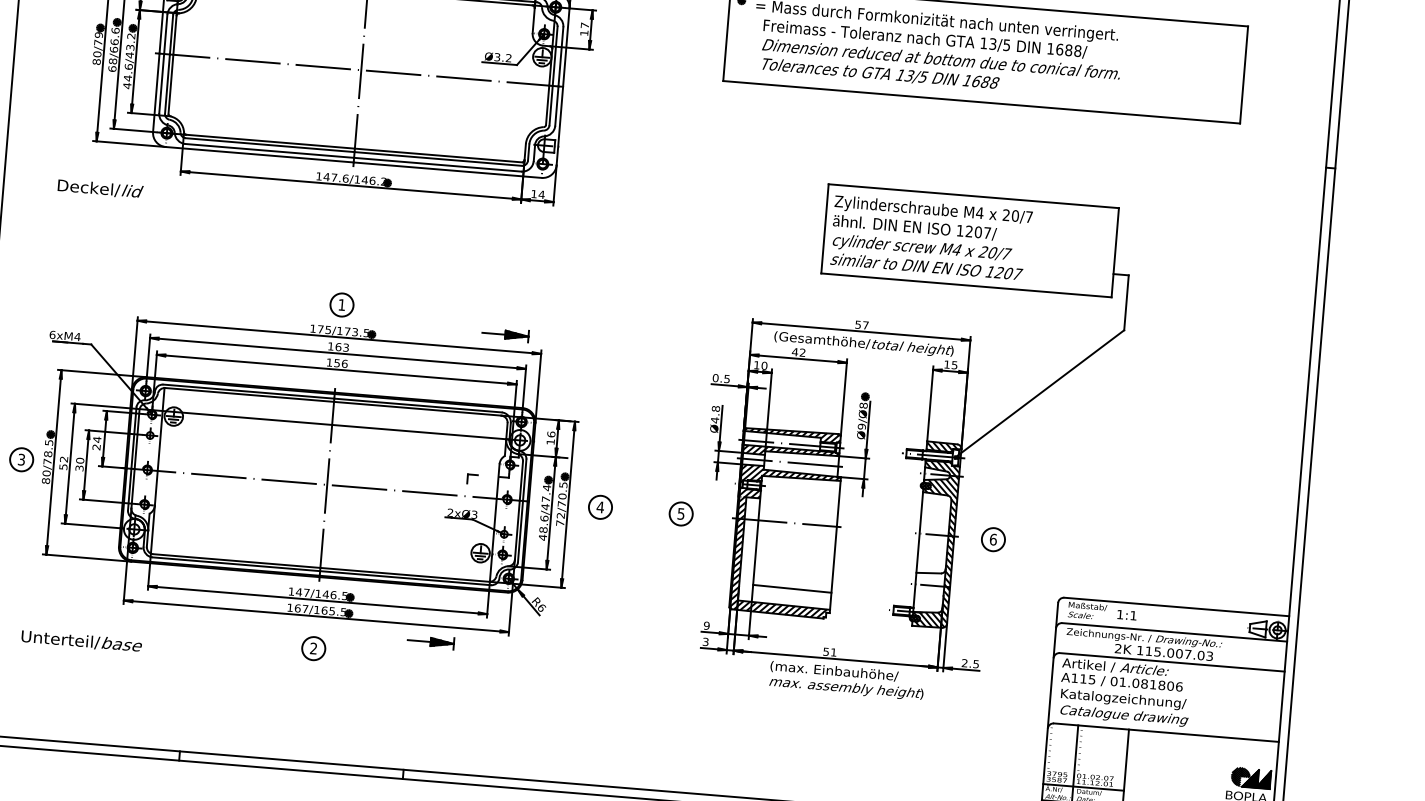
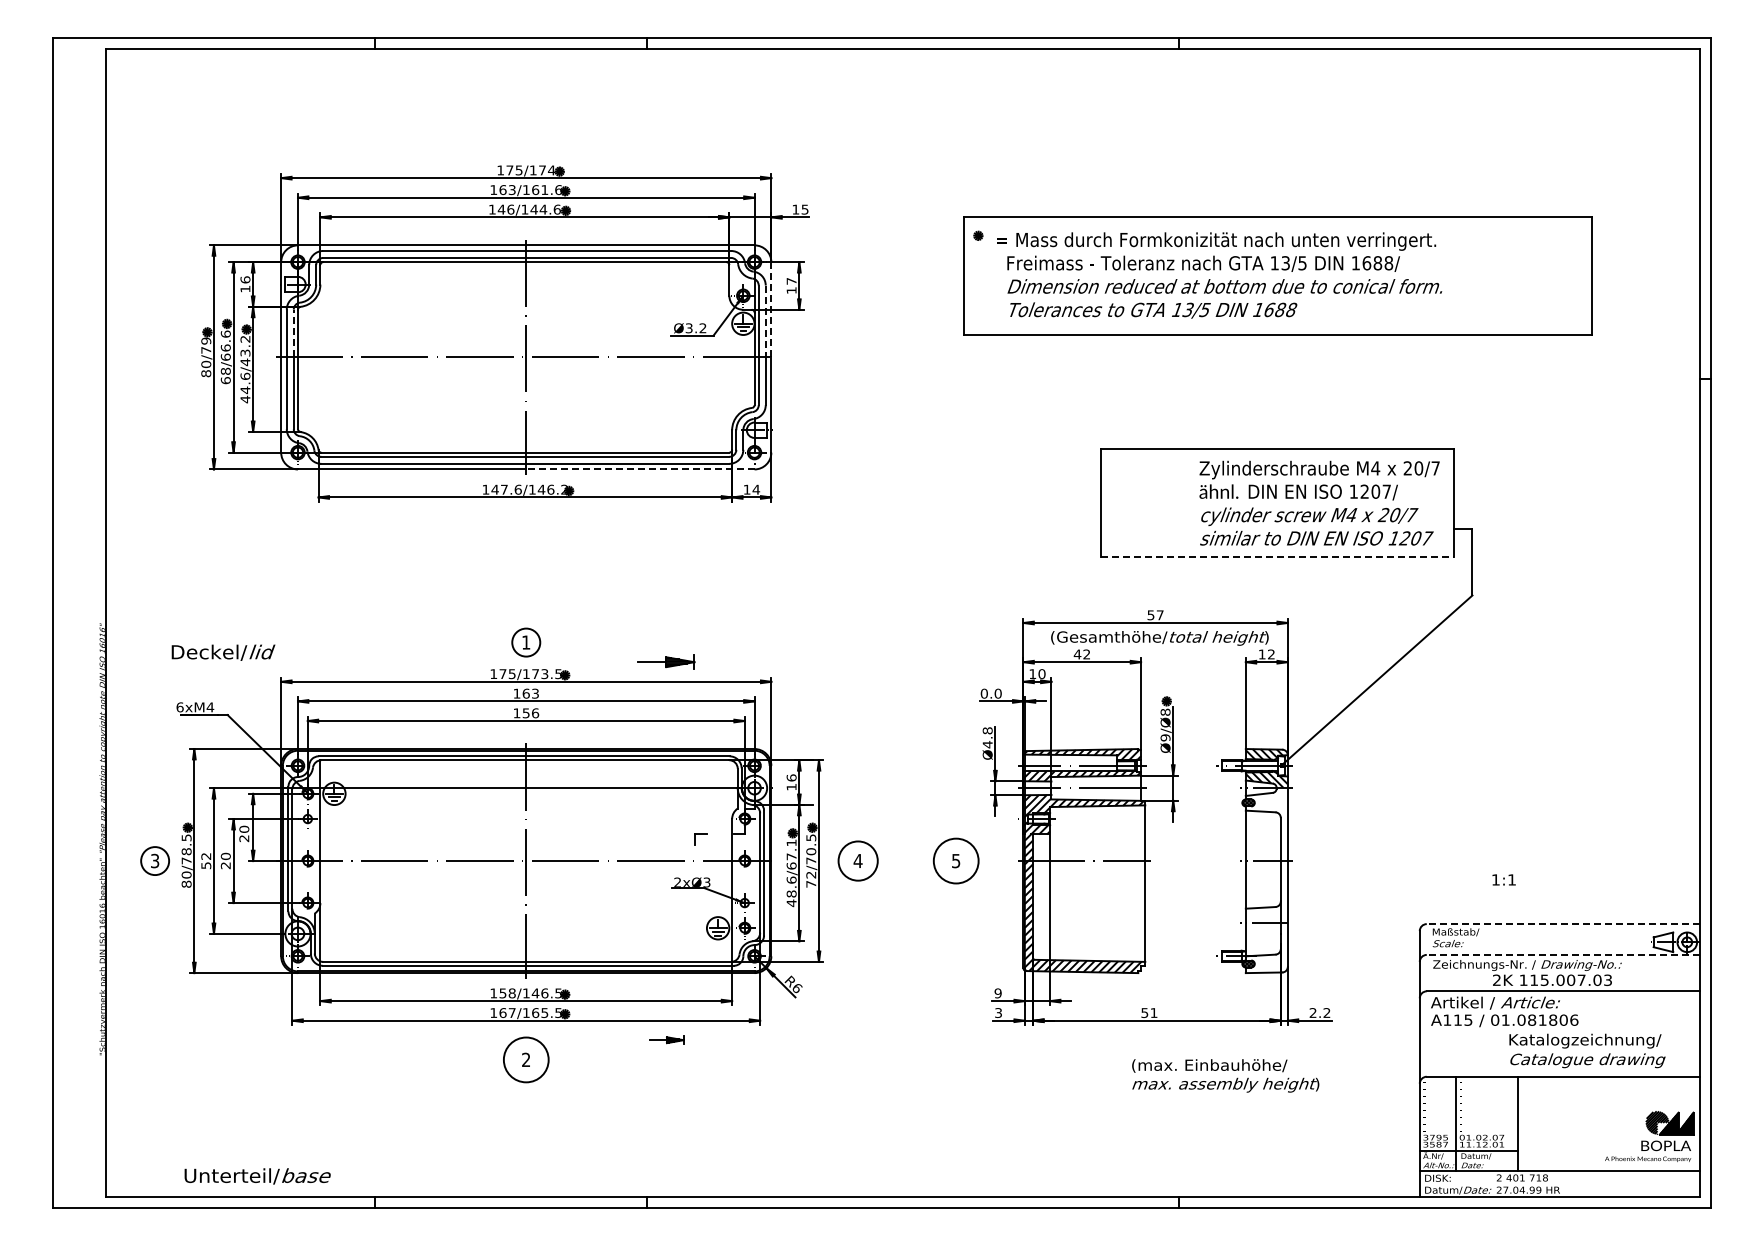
line: (171, 34) -> (293, 333), solid -> dashed
line: (566, 47) -> (771, 309), solid -> dashed
line: (560, 56) -> (765, 321), solid -> dashed
line: (446, 170) -> (639, 469), solid -> dashed
text: (100, 188) -> (223, 652), moved
text: (931, 237) -> (1319, 502), moved
line: (967, 285) -> (1278, 556), solid -> dashed
part: (505, 334) -> (666, 661), moved
text: (954, 365) -> (1271, 654), 15 -> 12
text: (726, 378) -> (997, 693), 0.5 -> 0.0
text: (97, 439) -> (244, 829), 24 -> 20
text: (79, 468) -> (225, 865), 30 -> 20
text: (546, 497) -> (791, 854), 48.6/47.4 -> 48.6/67.1
circle: (600, 507) -> (858, 861), size x1.4
circle: (681, 514) -> (956, 861), size x1.6
part: (993, 539) -> (1335, 860), removed
hatch: (935, 551) -> (1266, 880), removed
line: (792, 588) -> (1097, 940), removed
text: (302, 592) -> (507, 993), 147/146.5 -> 158/146.5
line: (1176, 607) -> (1563, 924), solid -> dashed
text: (1126, 614) -> (1503, 879), moved
line: (1174, 632) -> (1563, 954), solid -> dashed
text: (81, 641) -> (257, 1176), moved
part: (430, 641) -> (666, 1039), size x0.6
circle: (313, 648) -> (526, 1059), size x1.6
text: (975, 664) -> (1326, 1013), 2.5 -> 2.2
text: (846, 680) -> (1225, 1075), moved
text: (1124, 707) -> (1587, 1050), moved

